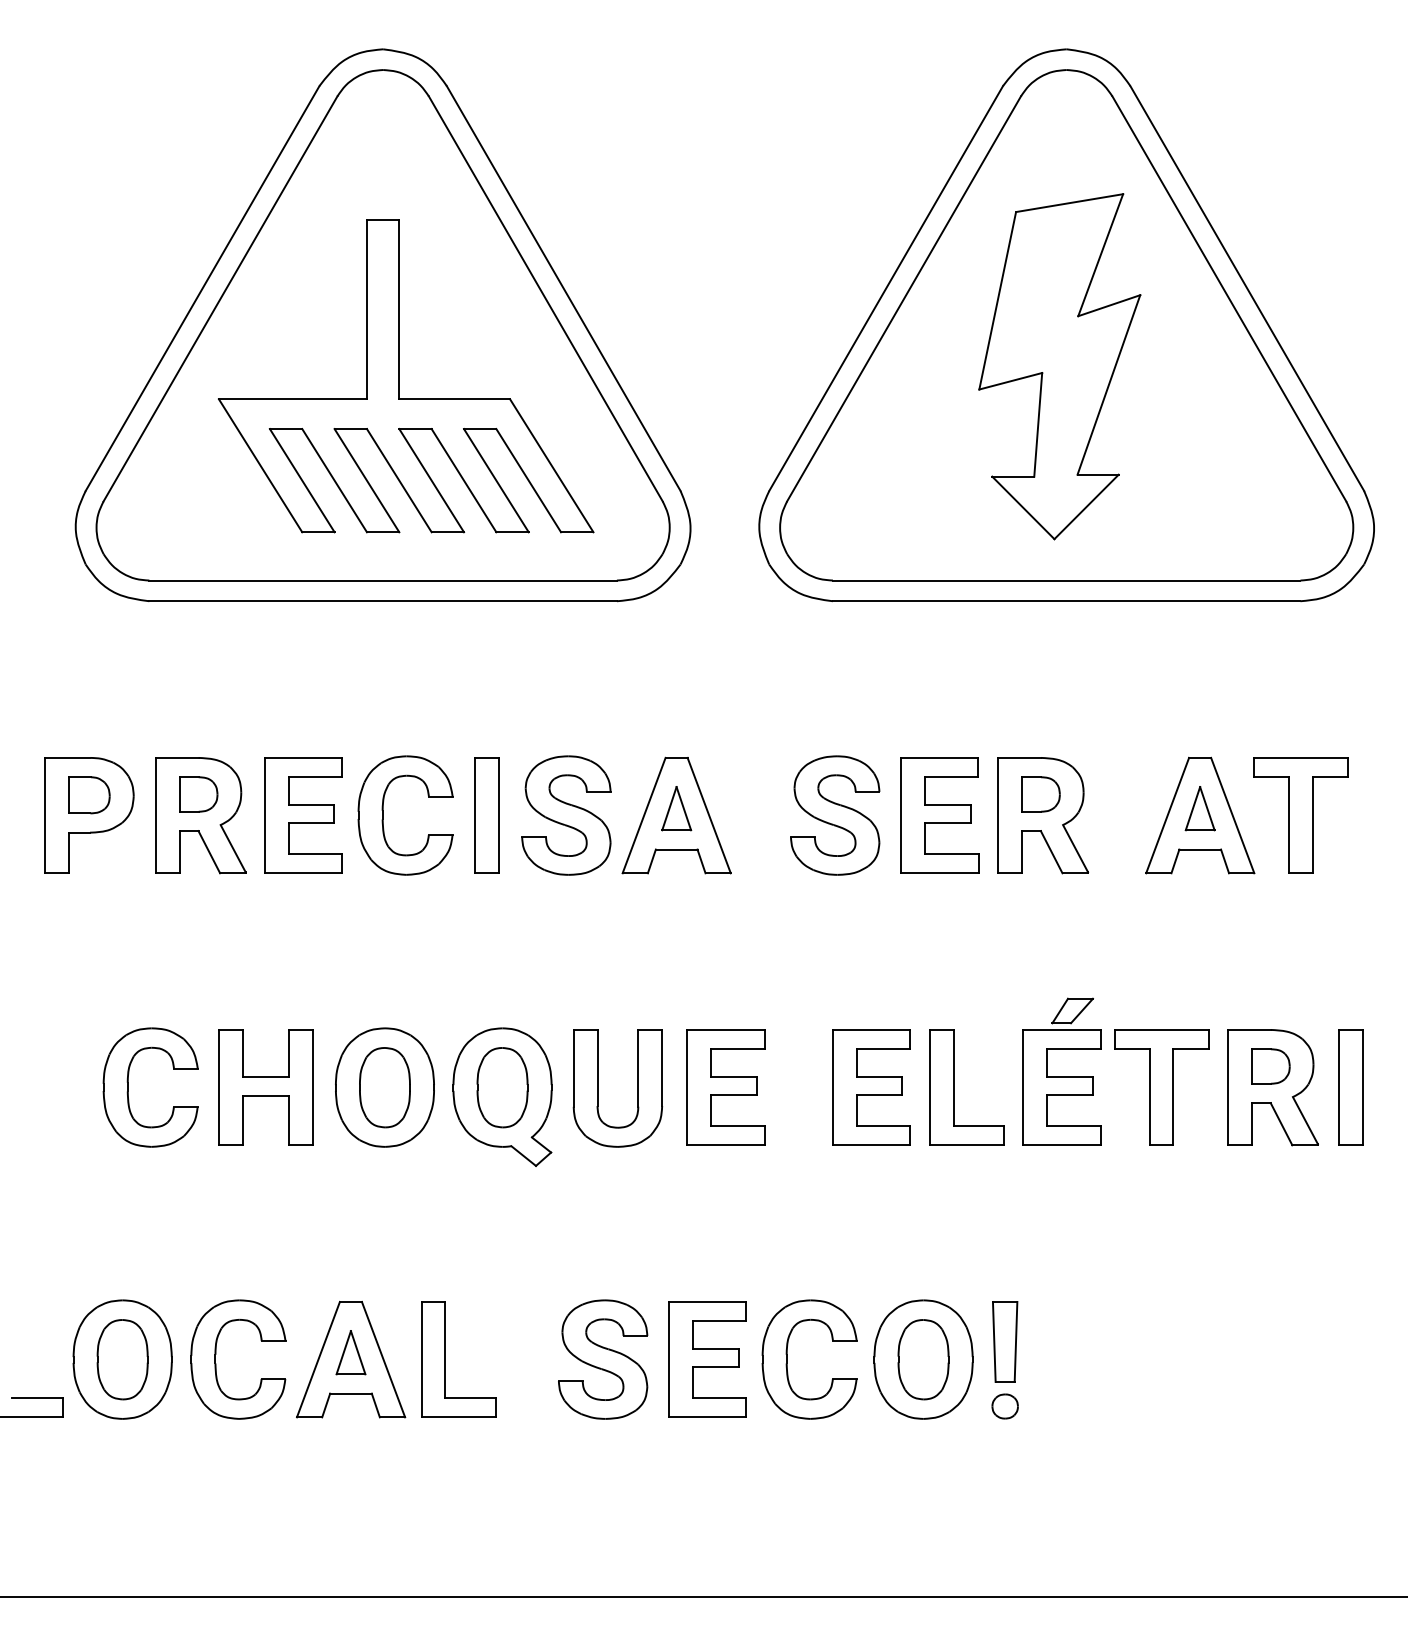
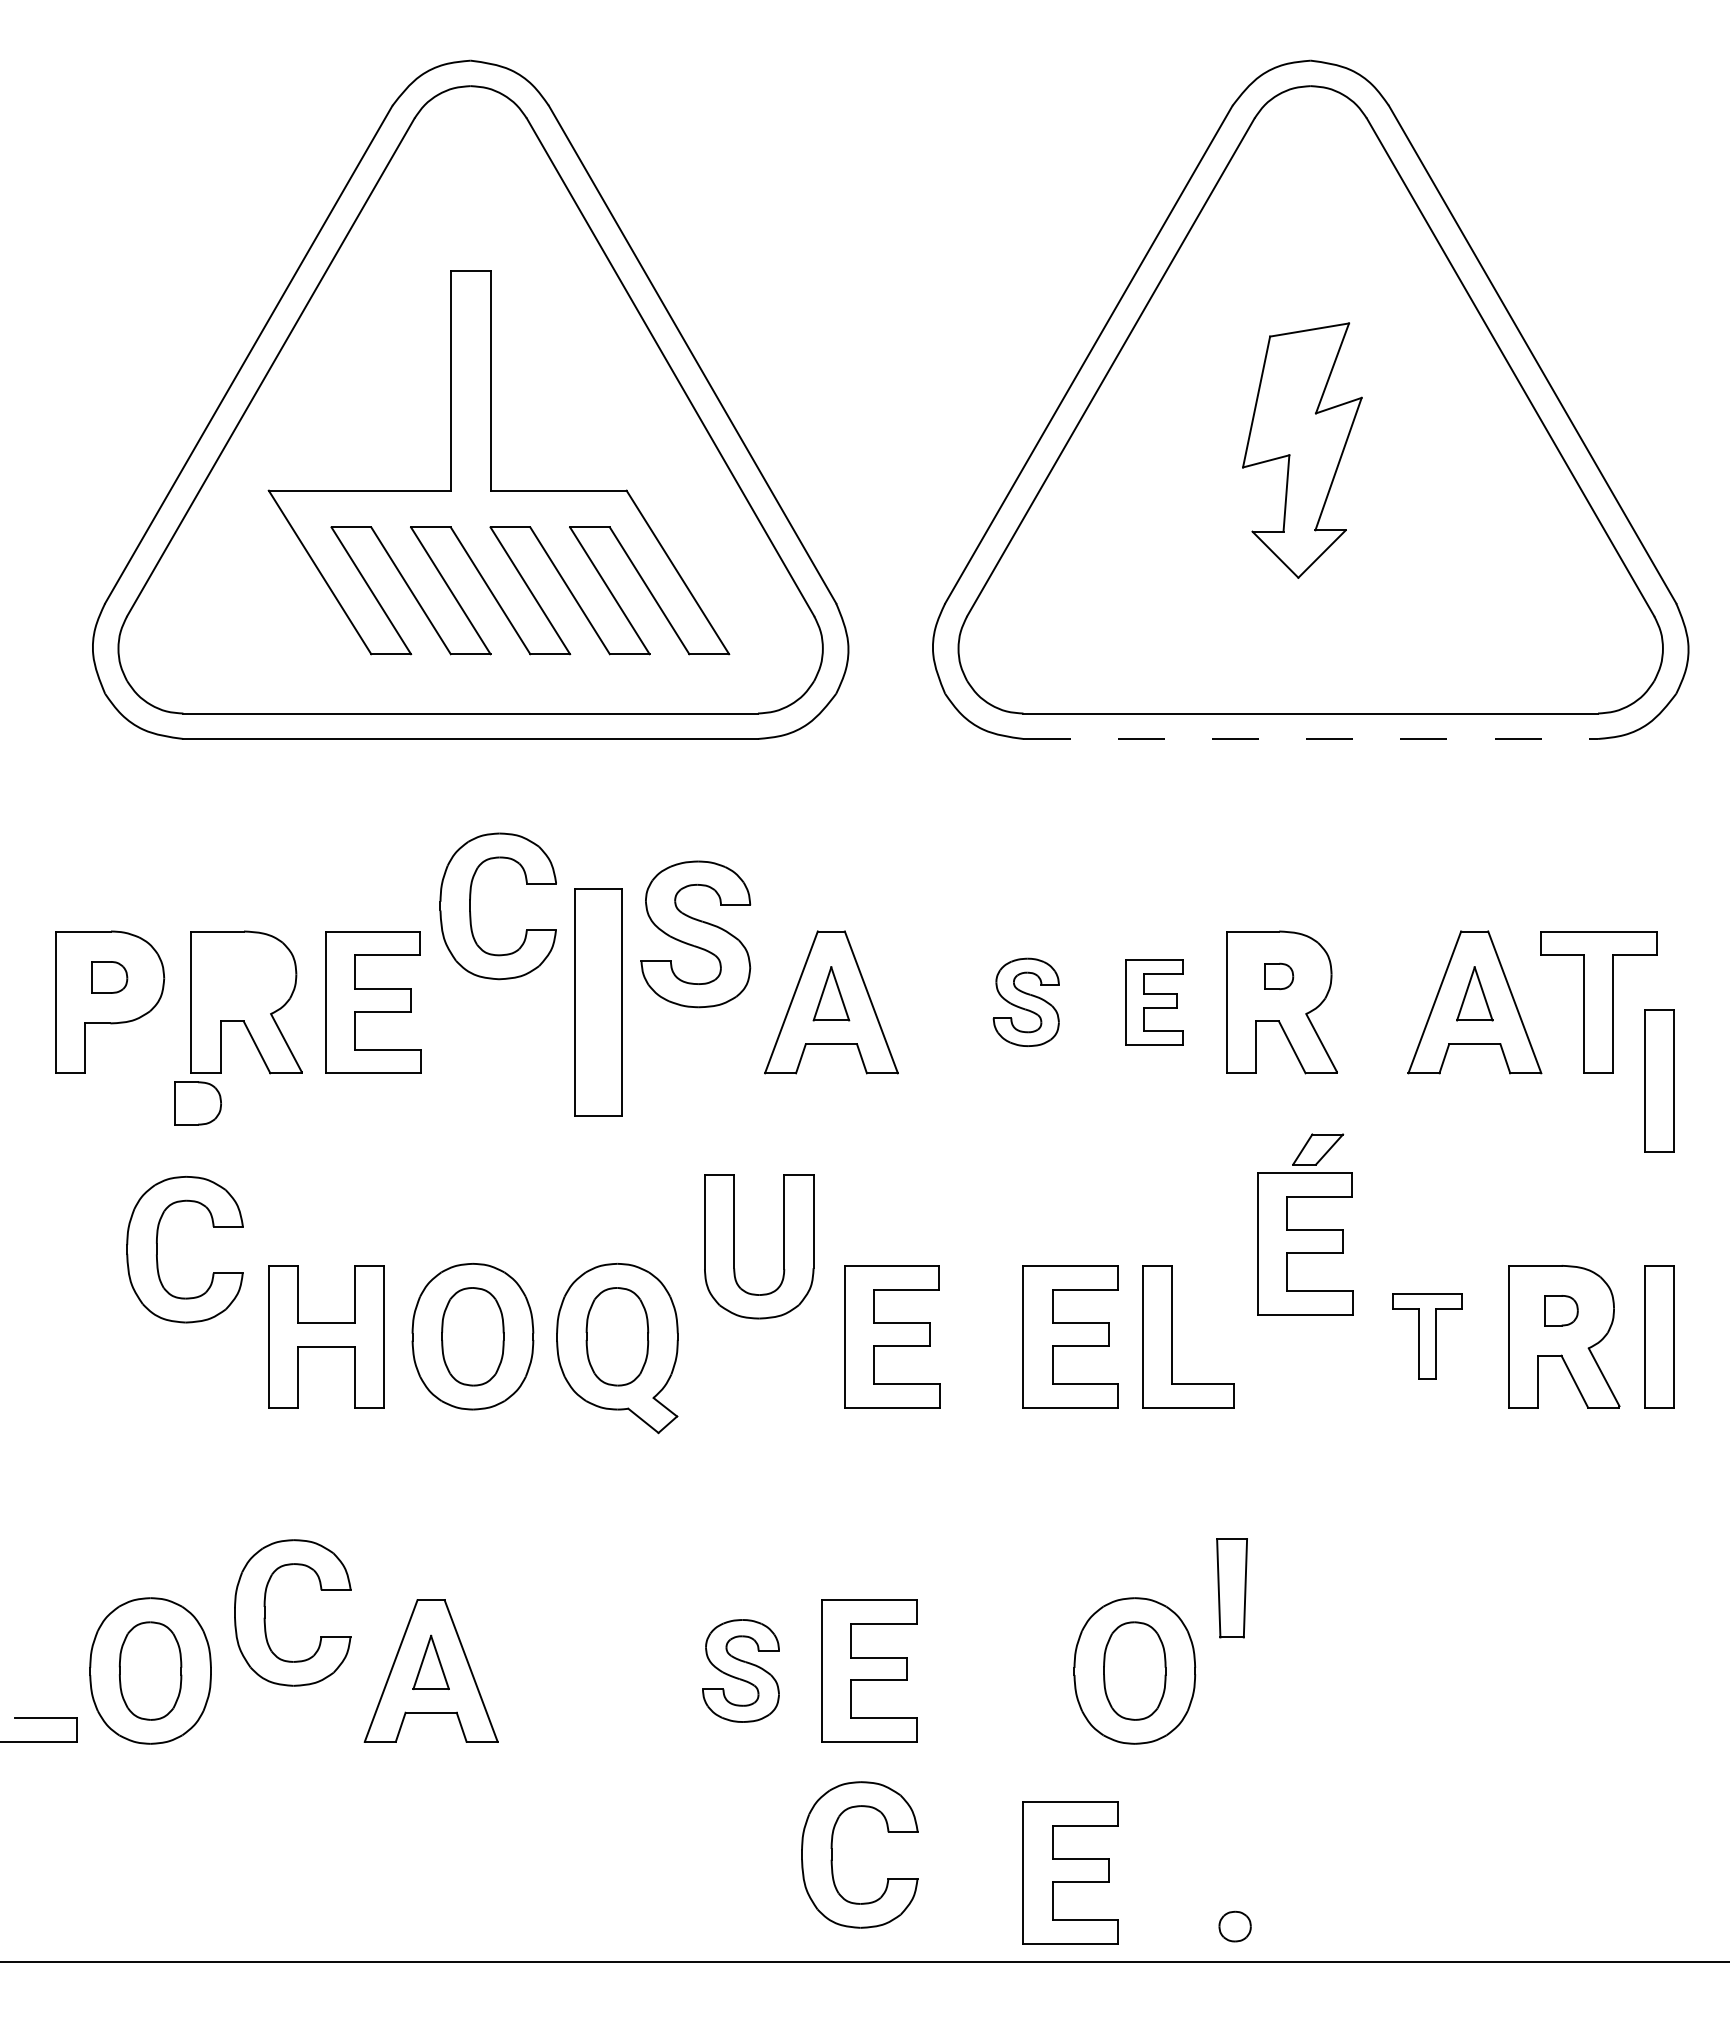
part: (1059, 366) -> (1302, 450), size x0.6
line: (1067, 600) -> (1311, 738), solid -> dashed
part: (198, 794) -> (197, 1103), moved
part: (1041, 794) -> (1279, 976), size x0.6
part: (89, 795) -> (109, 977), size x0.7
part: (487, 815) -> (598, 1002), size x1.6
part: (566, 815) -> (695, 934), moved
part: (835, 815) -> (1026, 1002), size x0.6
part: (939, 815) -> (1154, 1002), size x0.6
part: (383, 821) -> (471, 913), moved
part: (1350, 879) -> (1659, 1080), added
part: (1270, 1066) -> (1561, 1310), size x0.7
part: (1062, 1071) -> (1305, 1224), moved
part: (128, 1087) -> (157, 1249), moved
part: (1161, 1087) -> (1427, 1336), size x0.6
part: (637, 1088) -> (783, 1246), moved
part: (1004, 1342) -> (1231, 1588), moved
part: (216, 1359) -> (265, 1612), moved
part: (445, 1359) -> (547, 1670), removed
part: (602, 1359) -> (740, 1670), size x0.7
part: (787, 1359) -> (832, 1854), moved
part: (1004, 1406) -> (1234, 1926), moved
part: (871, 1523) -> (1070, 1872), added

